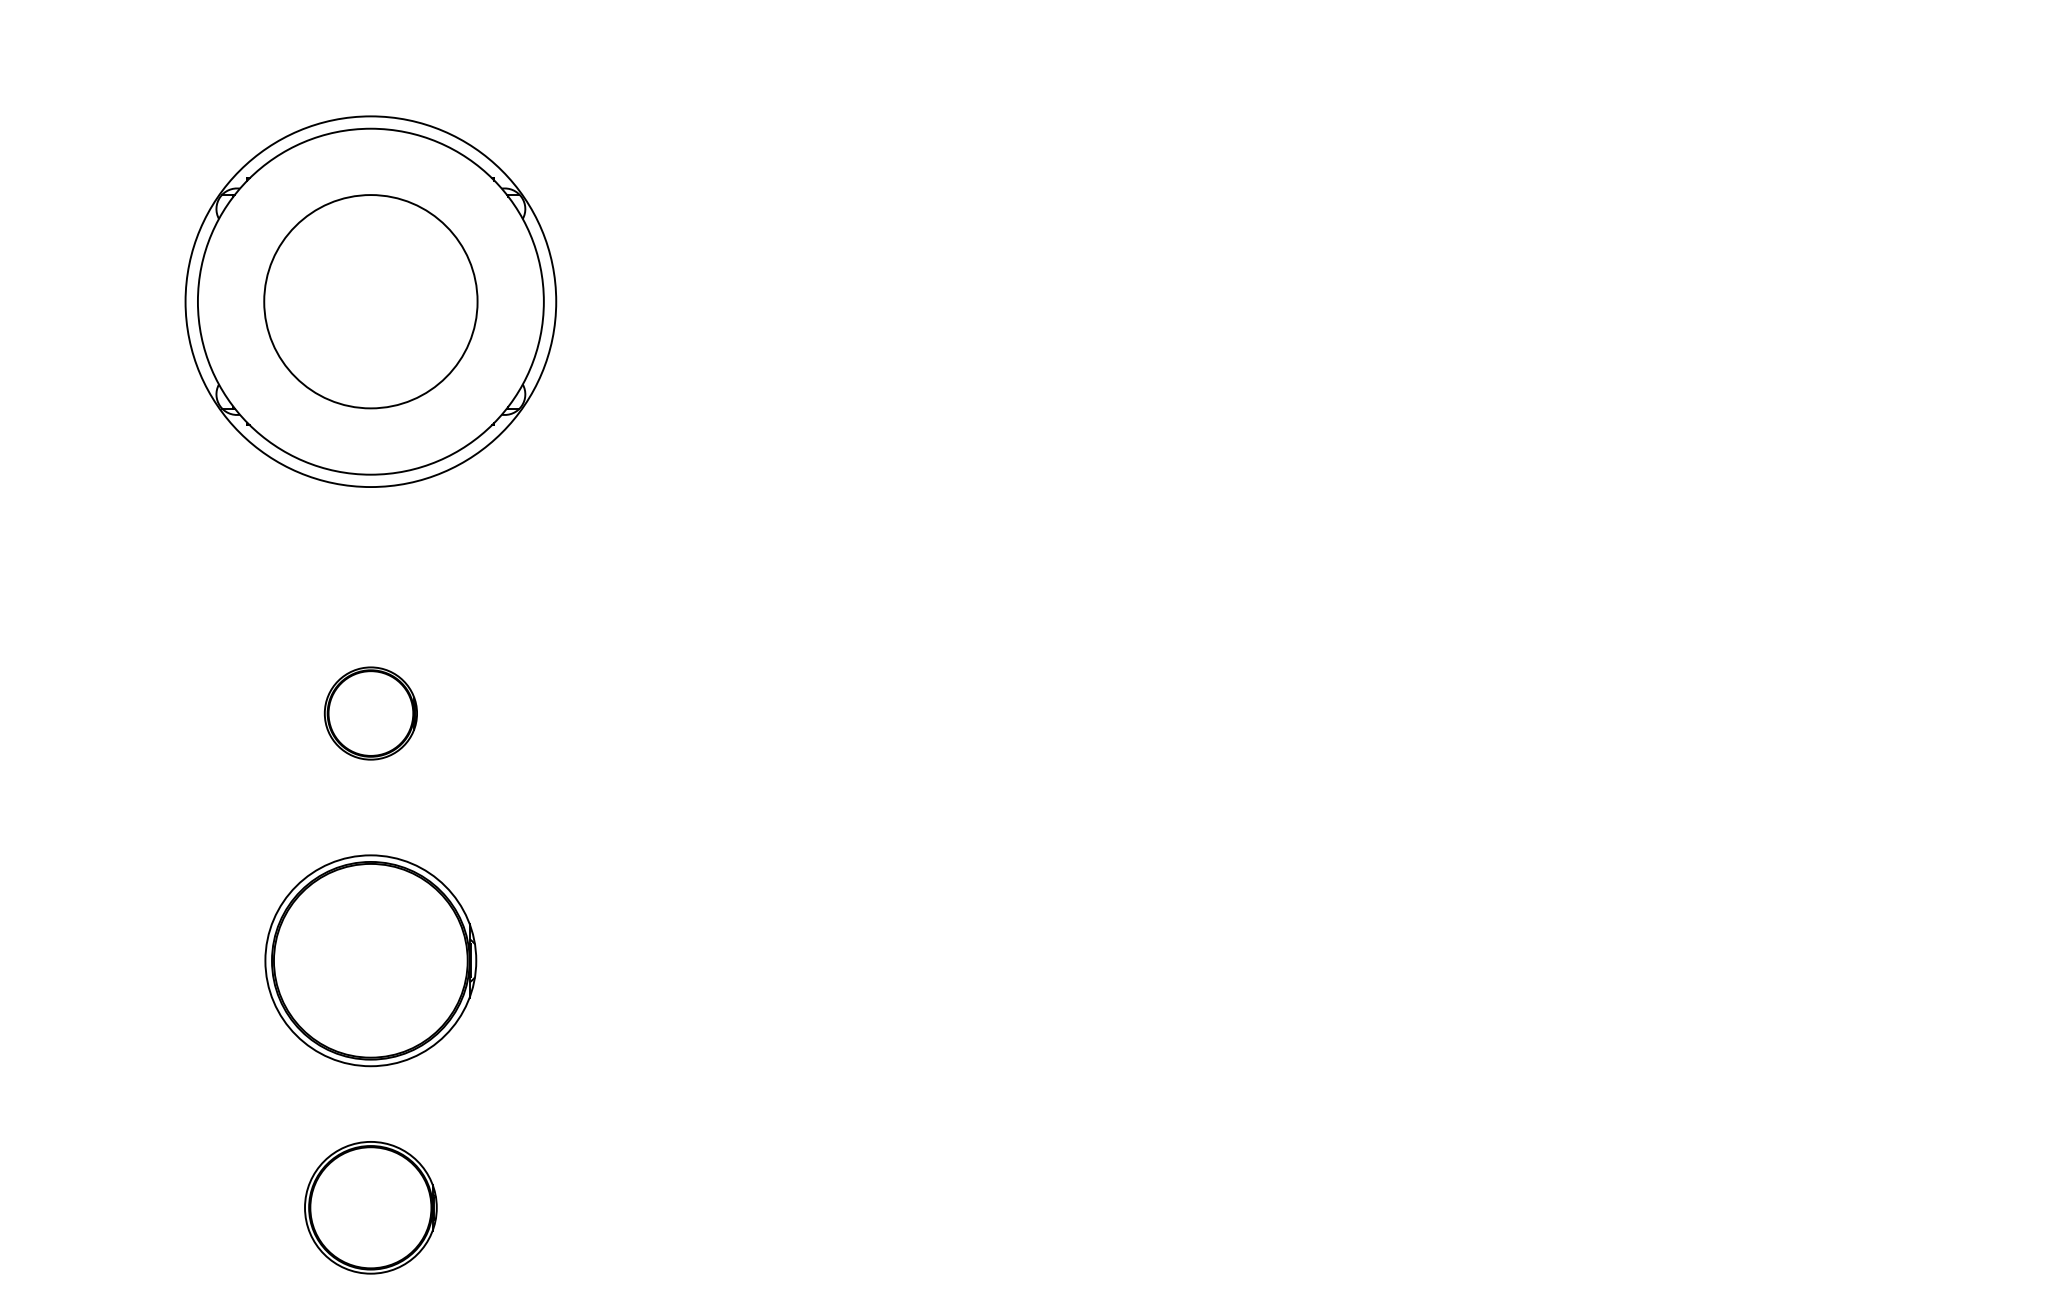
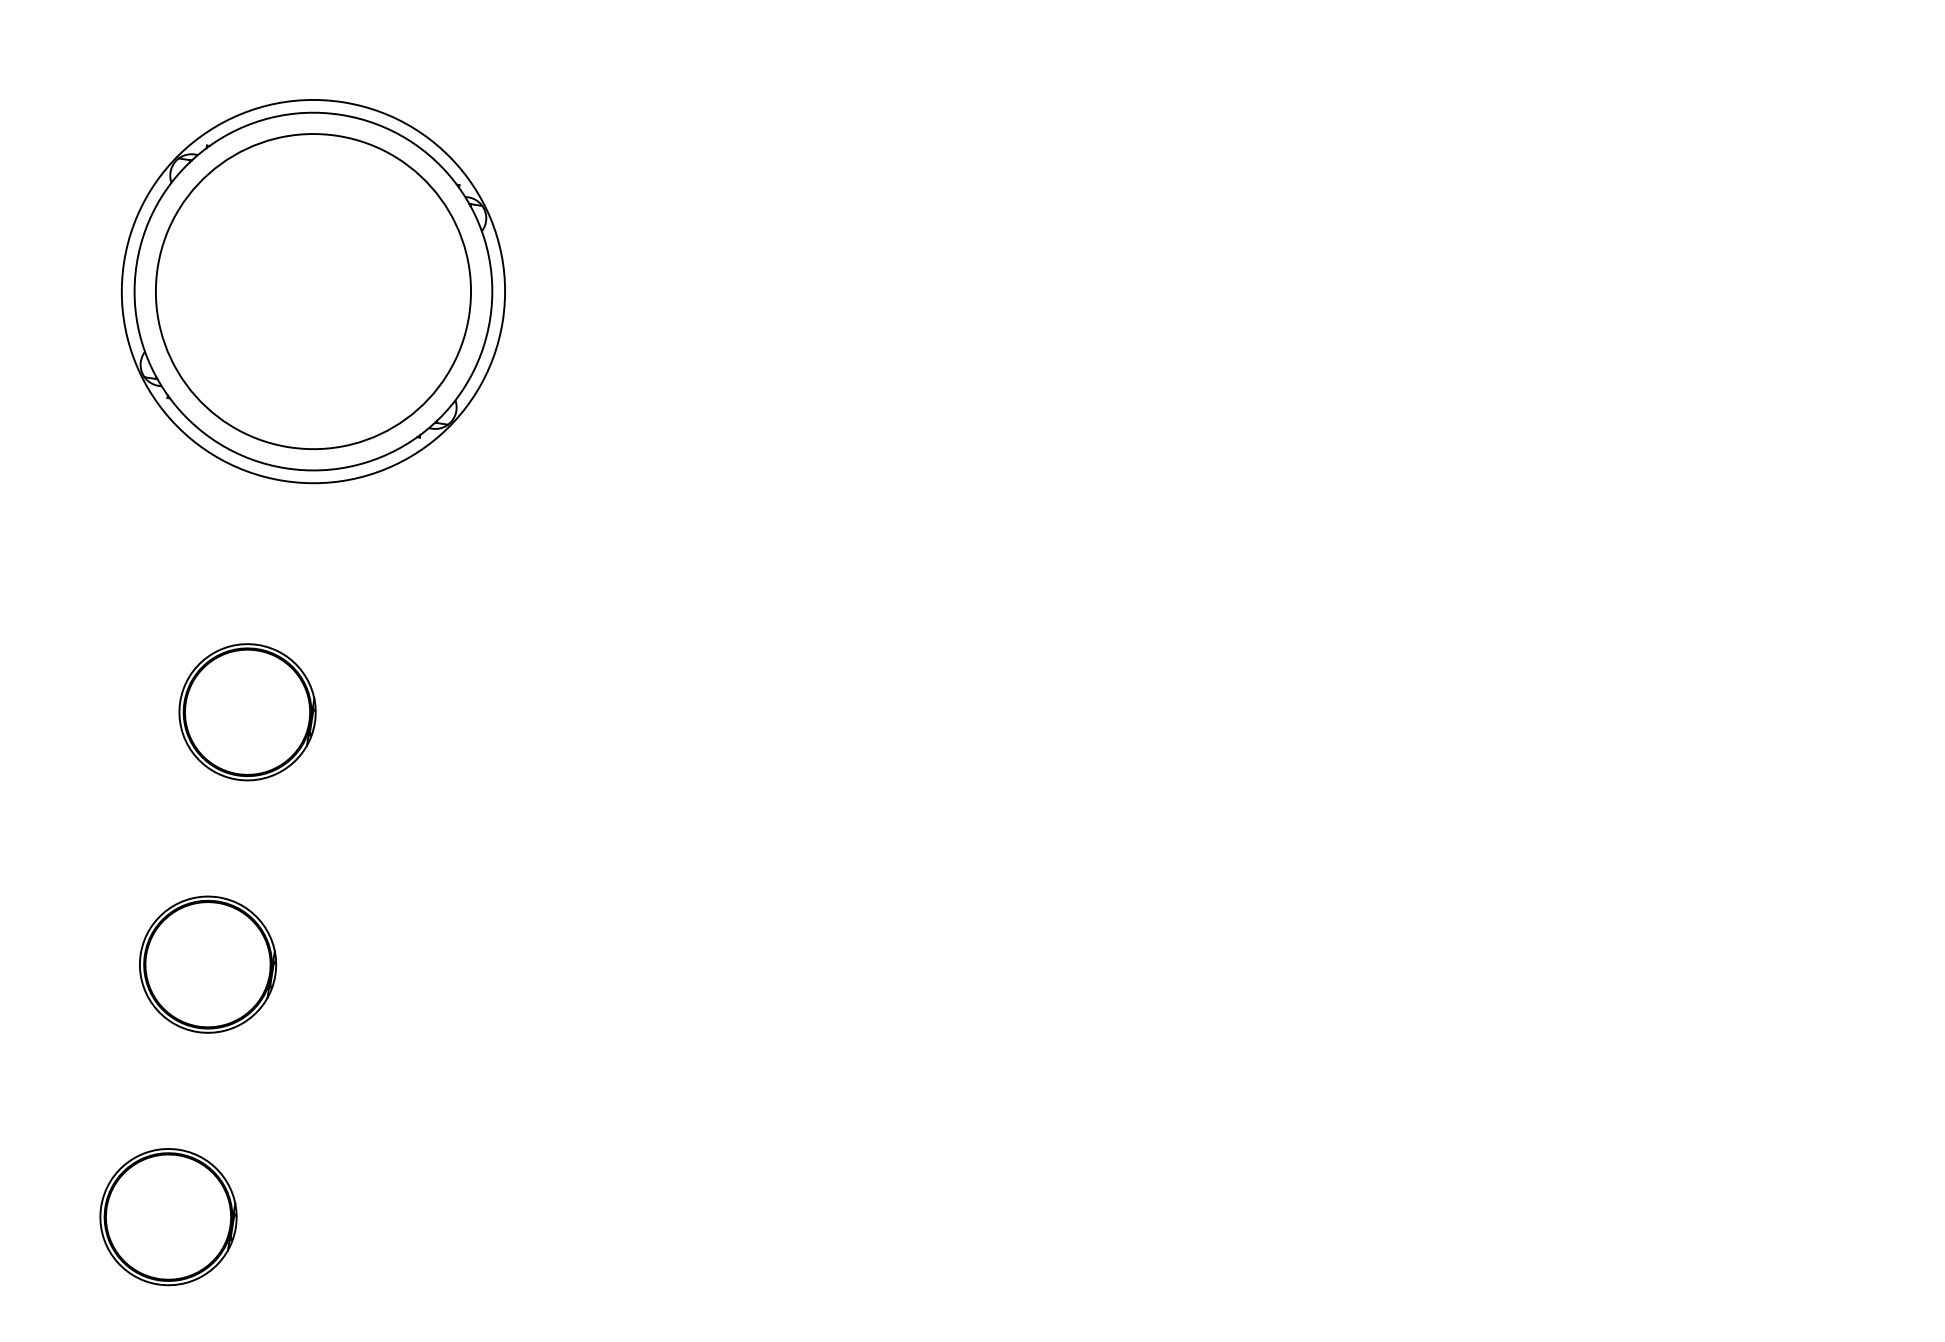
circle: (370, 301) -> (313, 291), size x1.43
part: (370, 713) -> (247, 712), size x1.43
part: (370, 960) -> (207, 964), size x0.62

